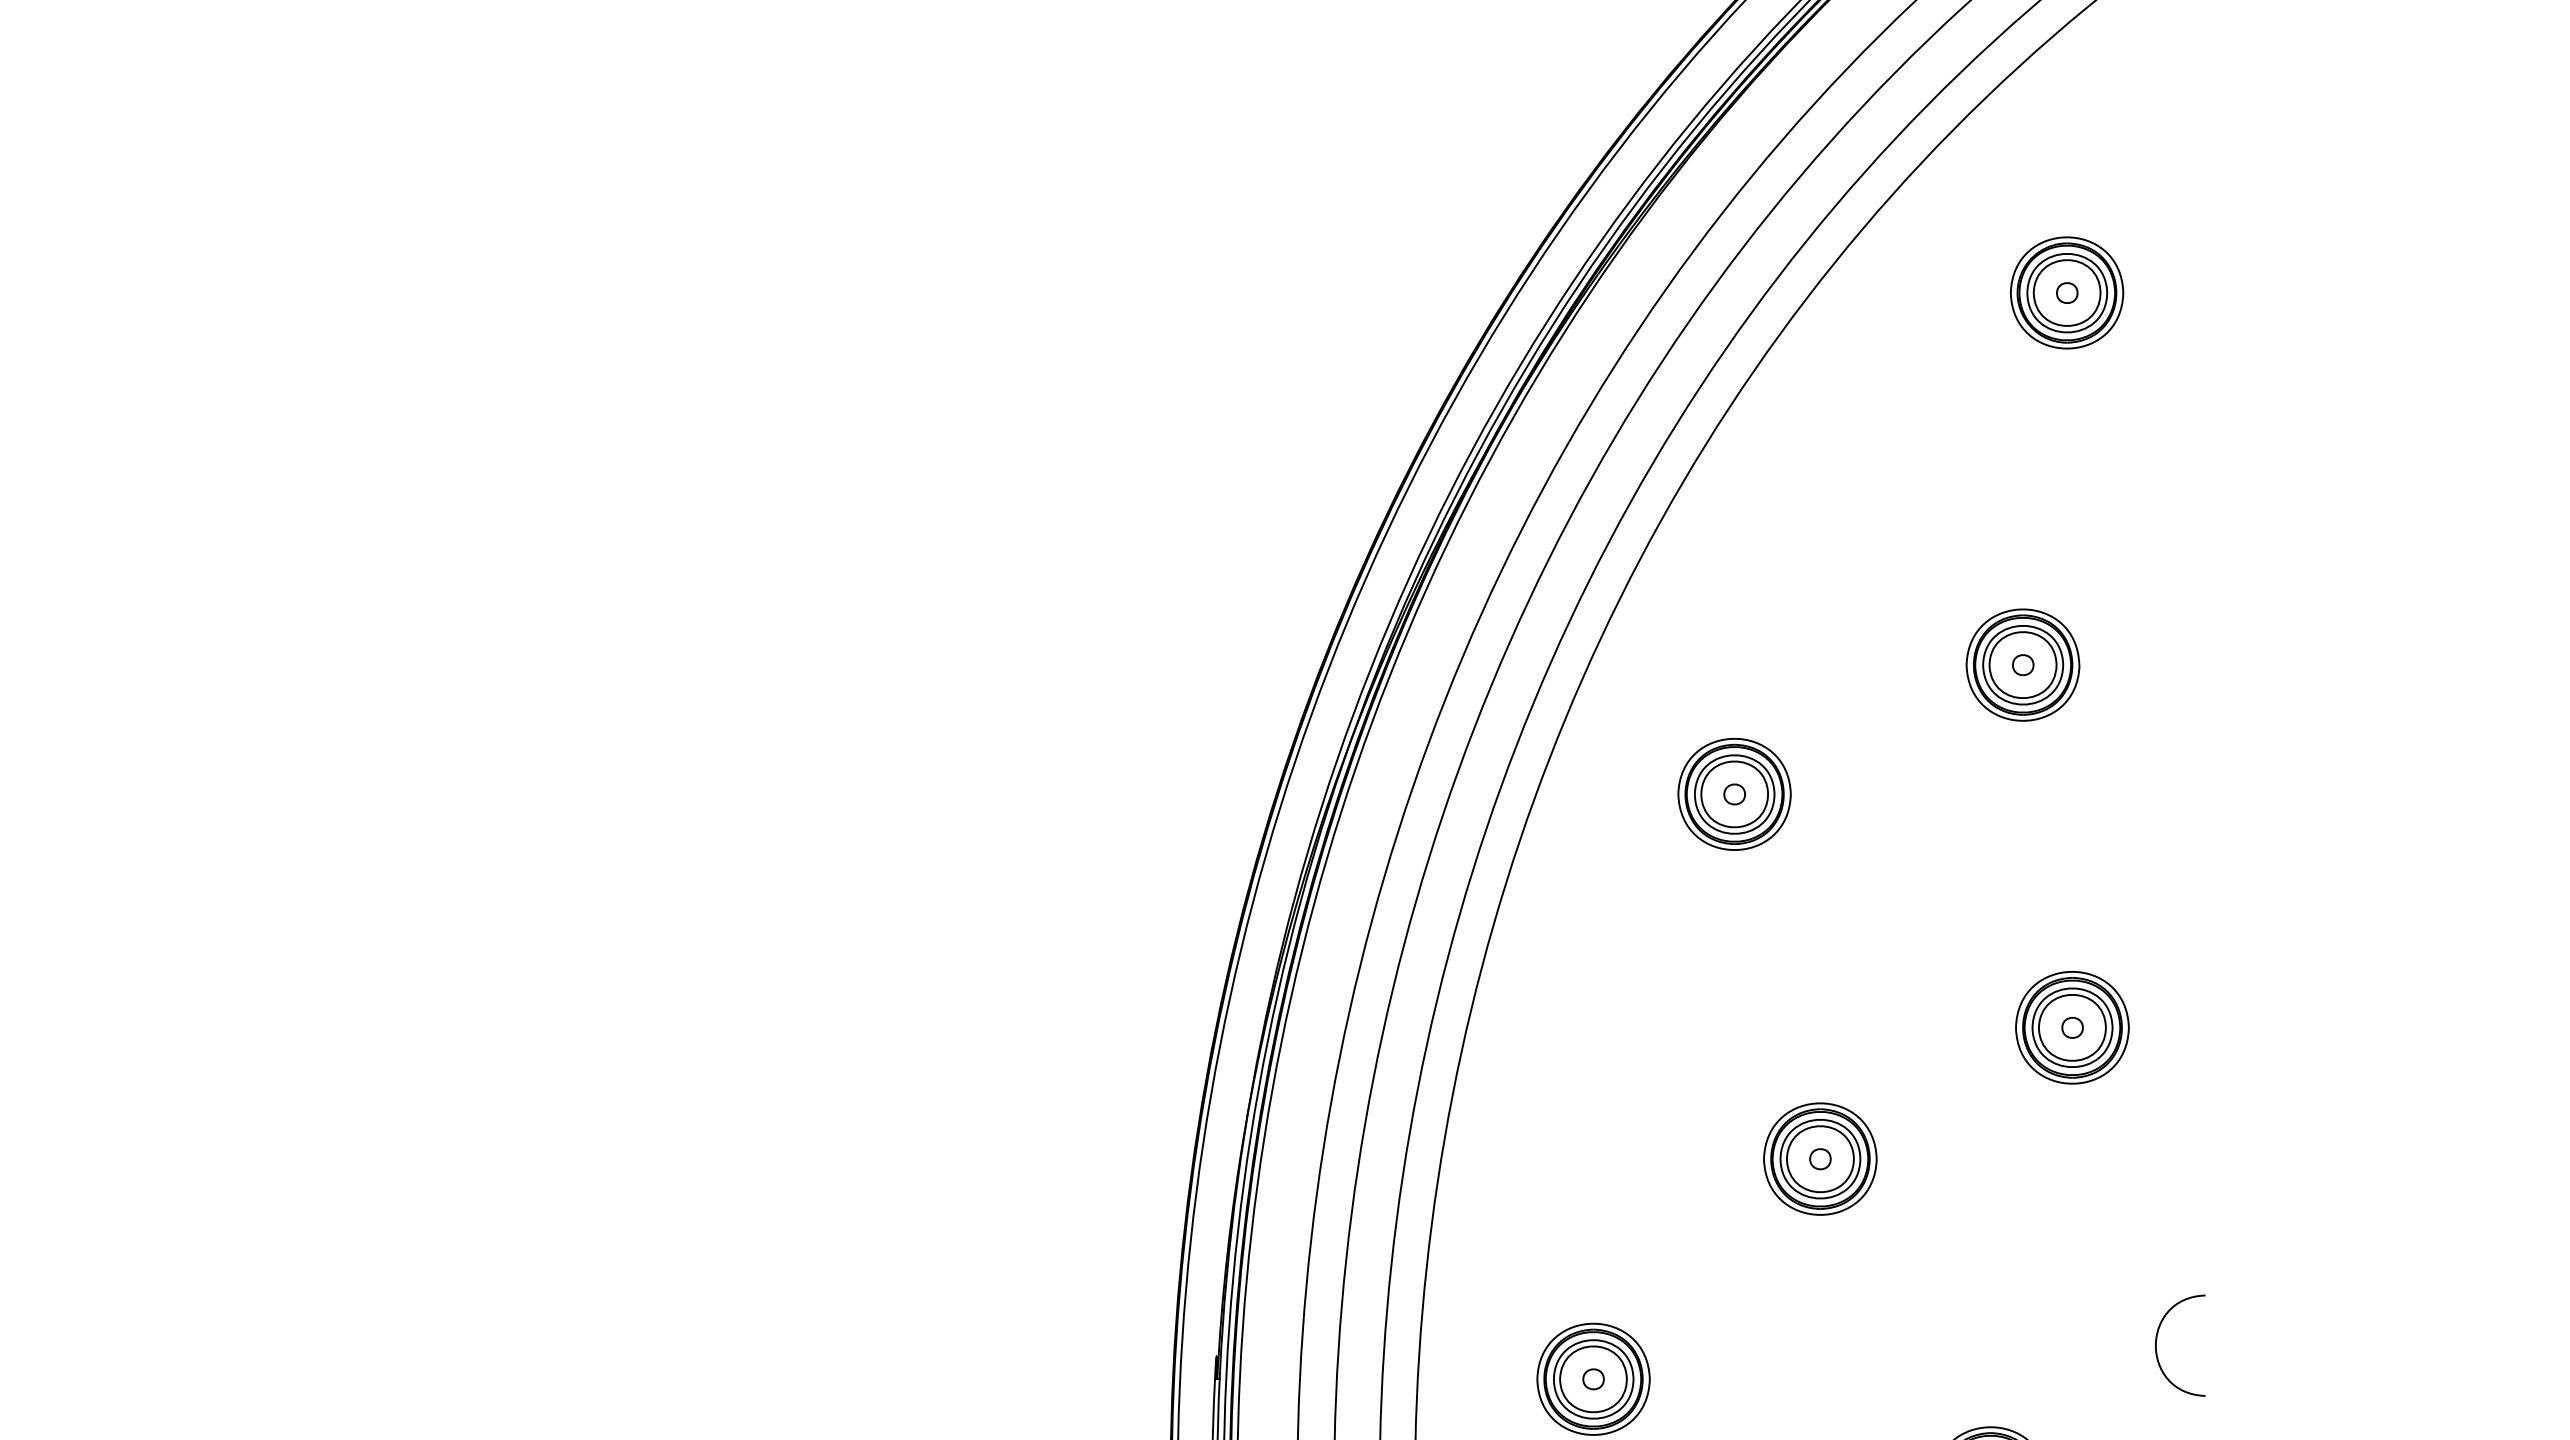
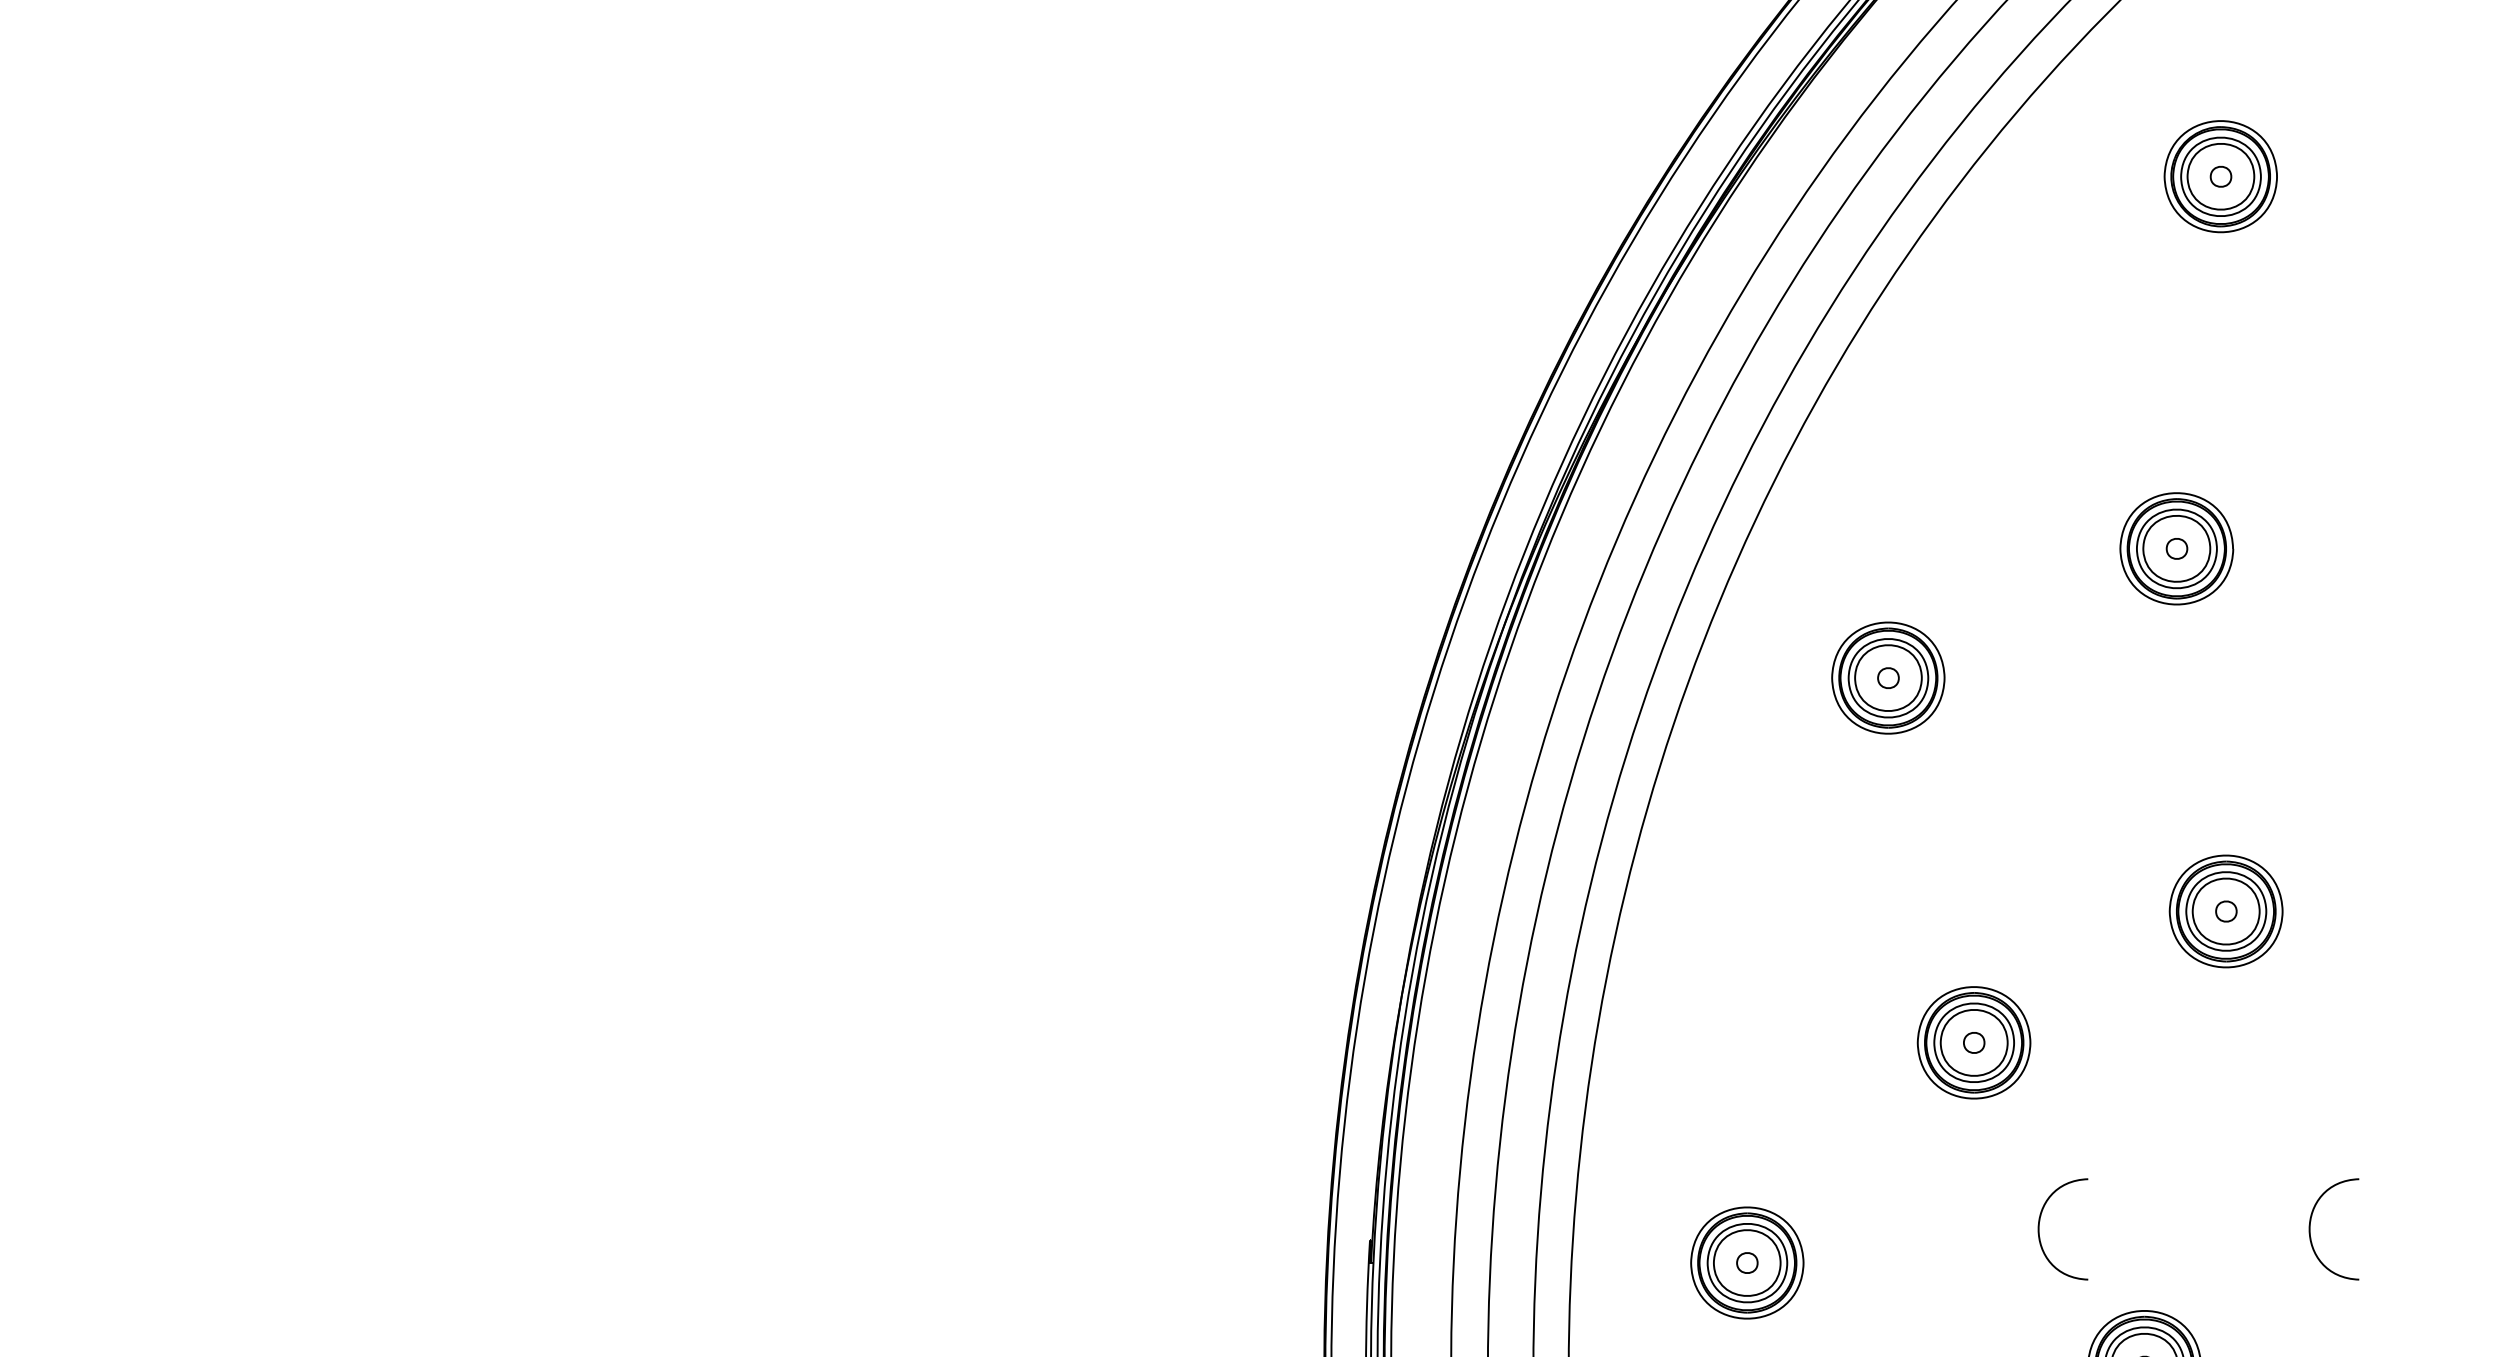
curve: (1886, 1339) -> (2040, 1223), added

